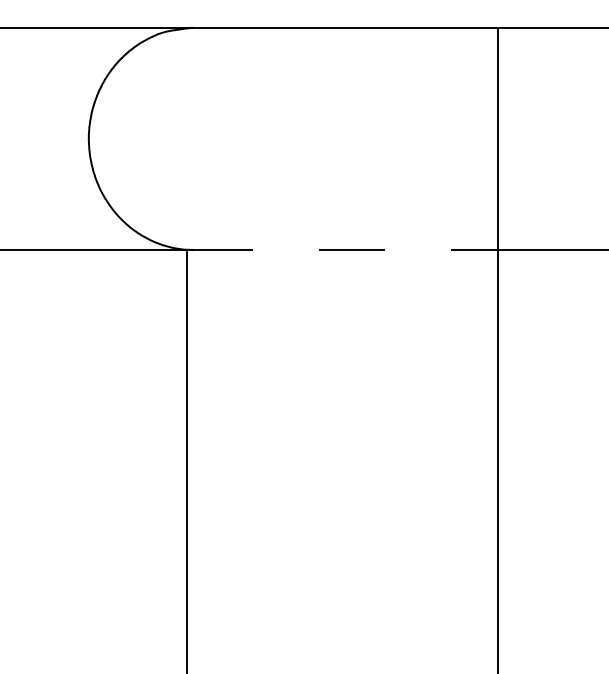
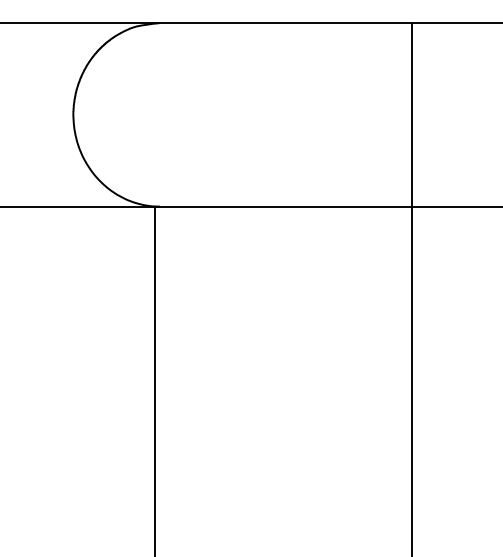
line: (343, 249) -> (283, 206), dashed -> solid

